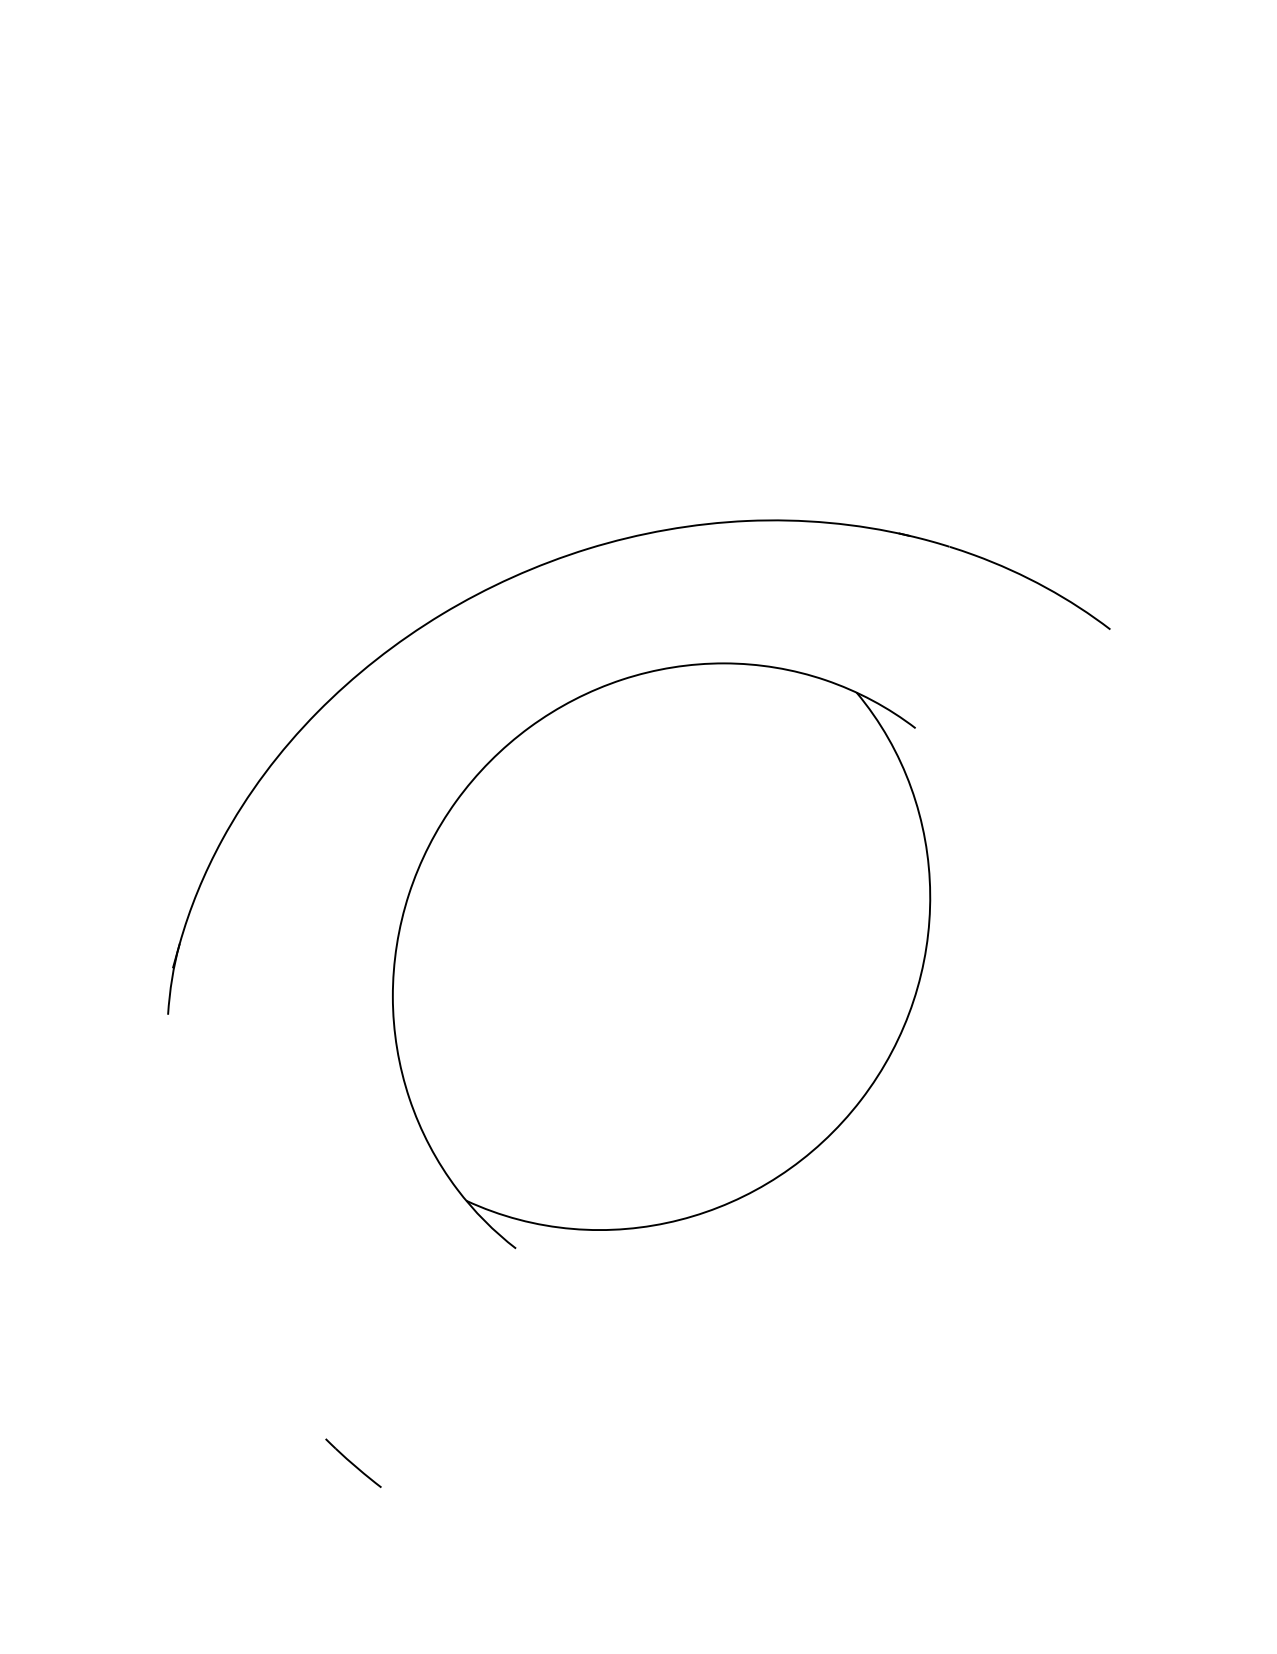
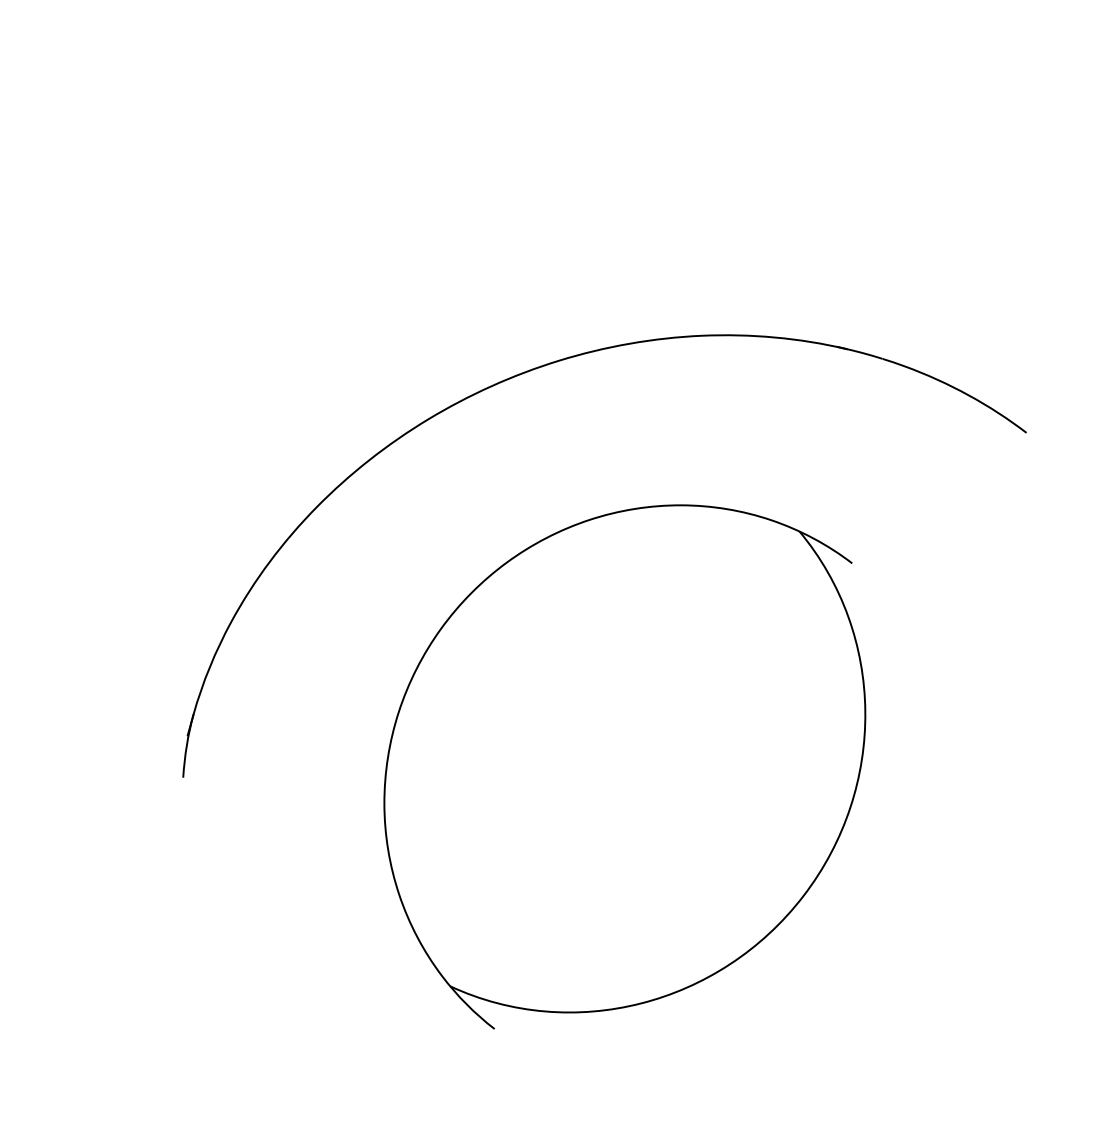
part: (661, 955) -> (624, 766), moved

